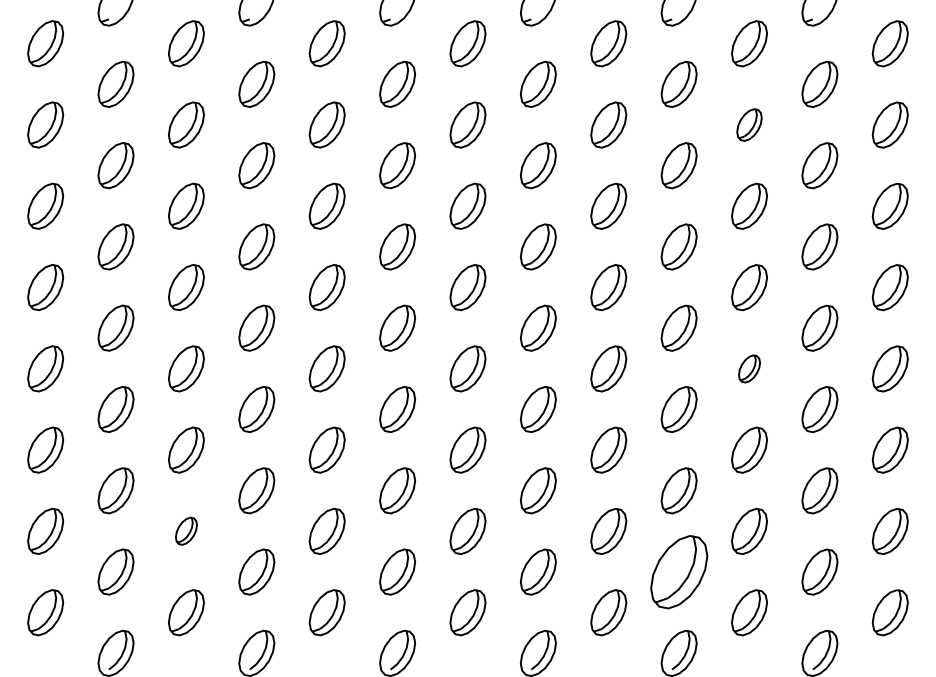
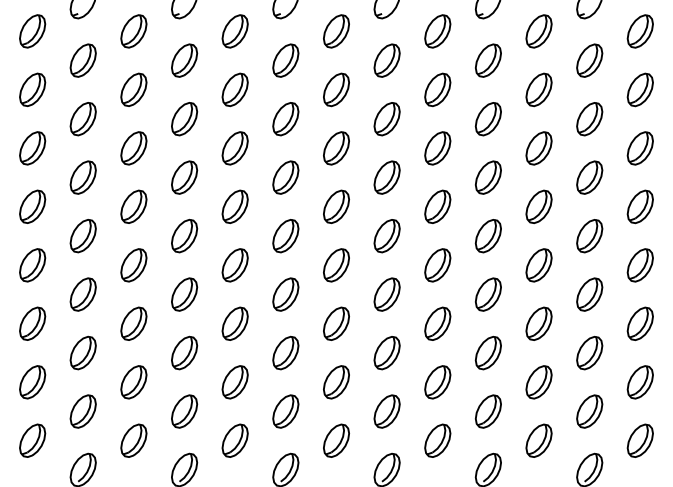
part: (749, 124) -> (539, 89), size x1.43
part: (749, 368) -> (539, 265), size x1.67
part: (186, 530) -> (133, 381), size x1.67
part: (678, 571) -> (487, 411), size x0.62

